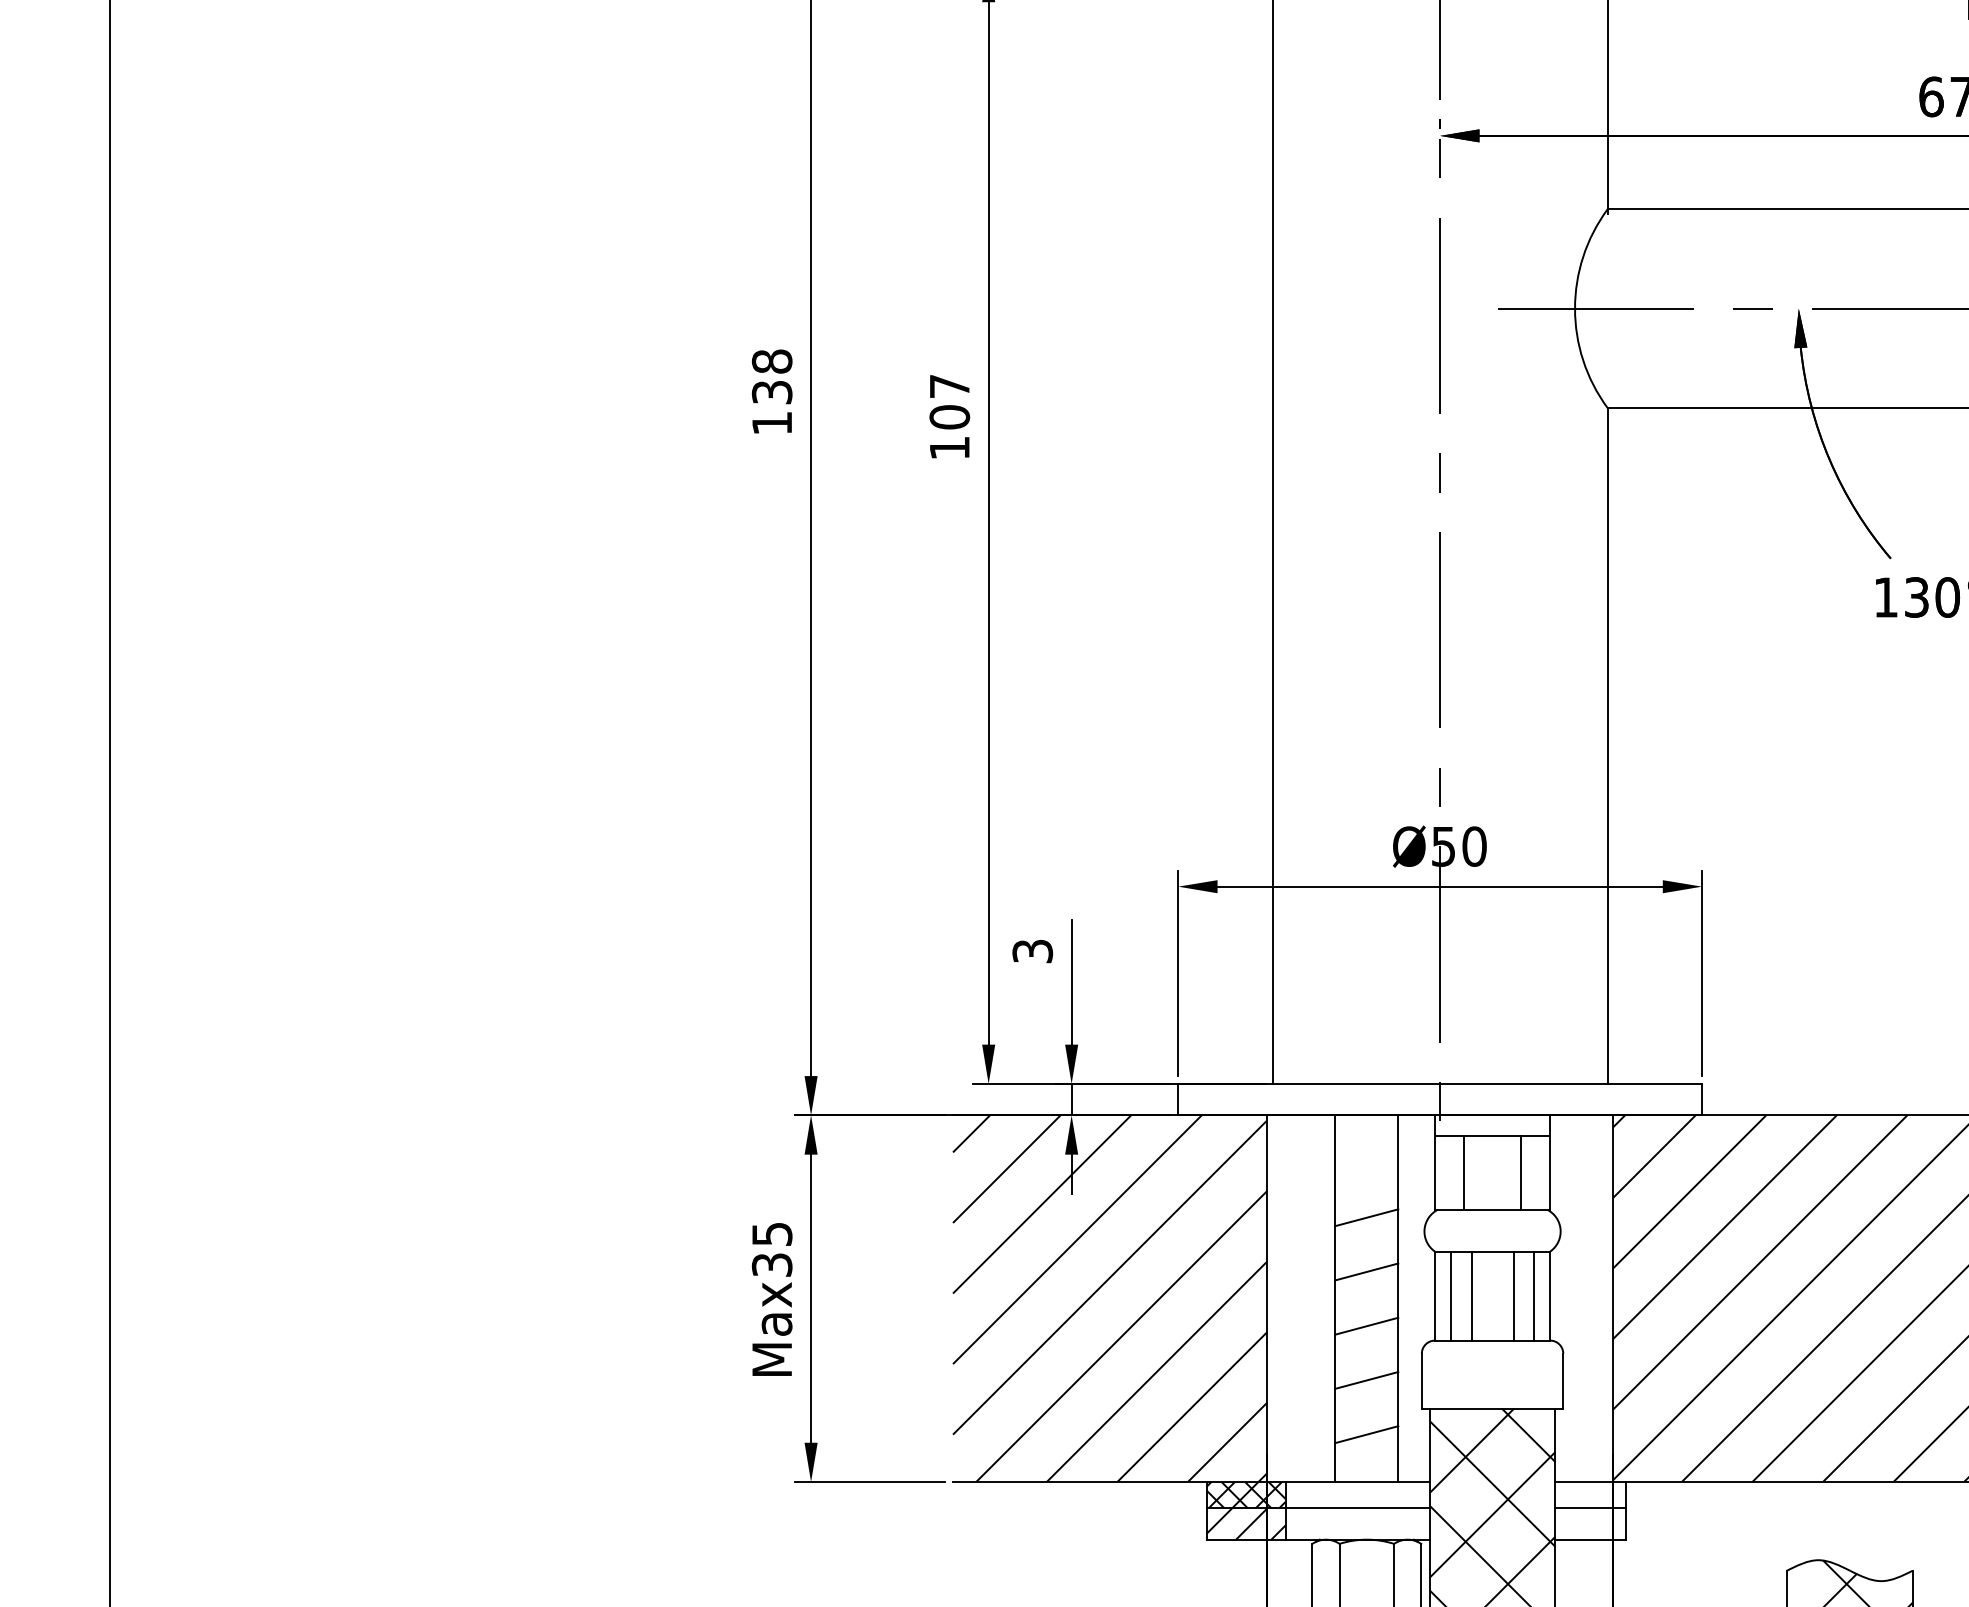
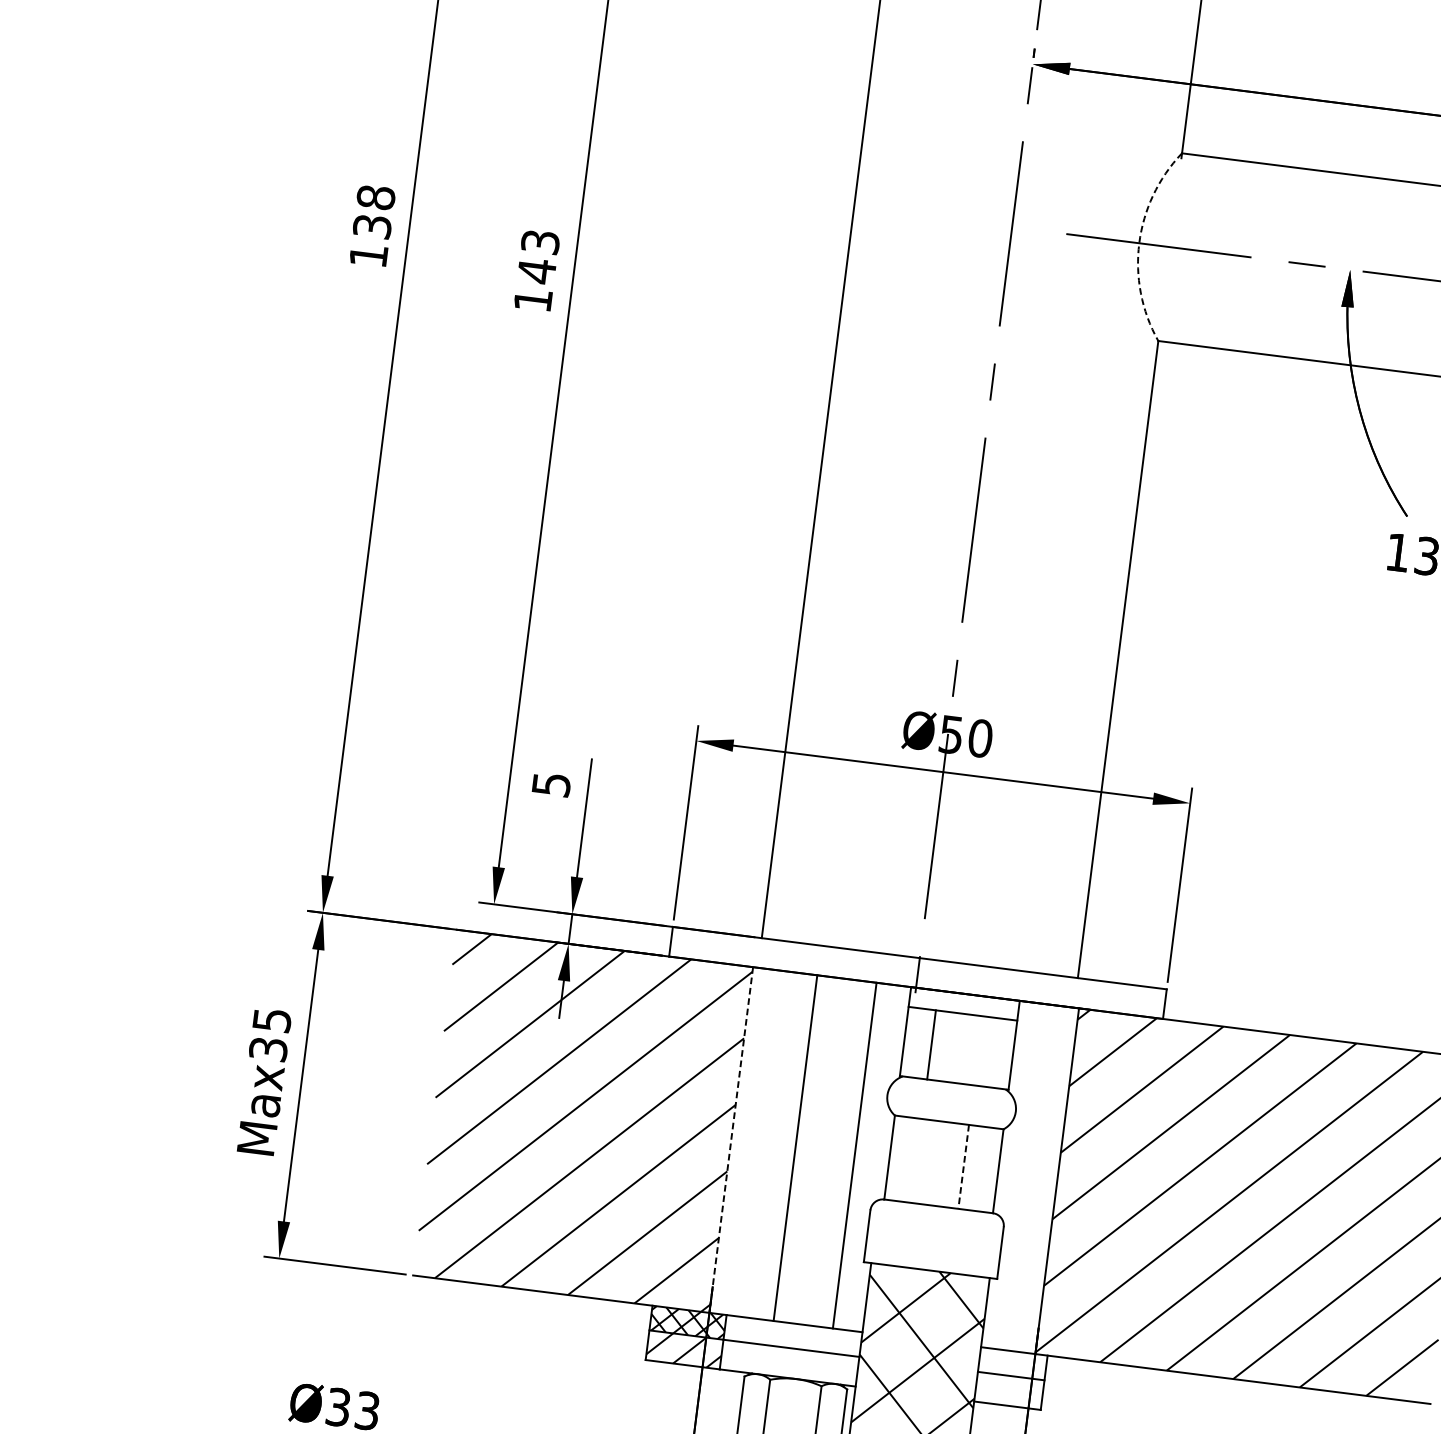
arc: (1575, 308) -> (1139, 243), solid -> dashed
text: (949, 402) -> (538, 257), 107 -> 143
text: (1032, 950) -> (551, 783), 3 -> 5
line: (1521, 1172) -> (985, 1051), removed
line: (1366, 1217) -> (834, 1075), removed
line: (1366, 1271) -> (828, 1126), removed
line: (1450, 1295) -> (904, 1158), removed
line: (1471, 1295) -> (924, 1161), removed
line: (1534, 1295) -> (983, 1168), removed
line: (1513, 1296) -> (963, 1167), solid -> dashed
line: (1267, 1299) -> (731, 1140), solid -> dashed
line: (1366, 1325) -> (821, 1177), removed
line: (1366, 1380) -> (815, 1228), removed
line: (1366, 1434) -> (808, 1279), removed

